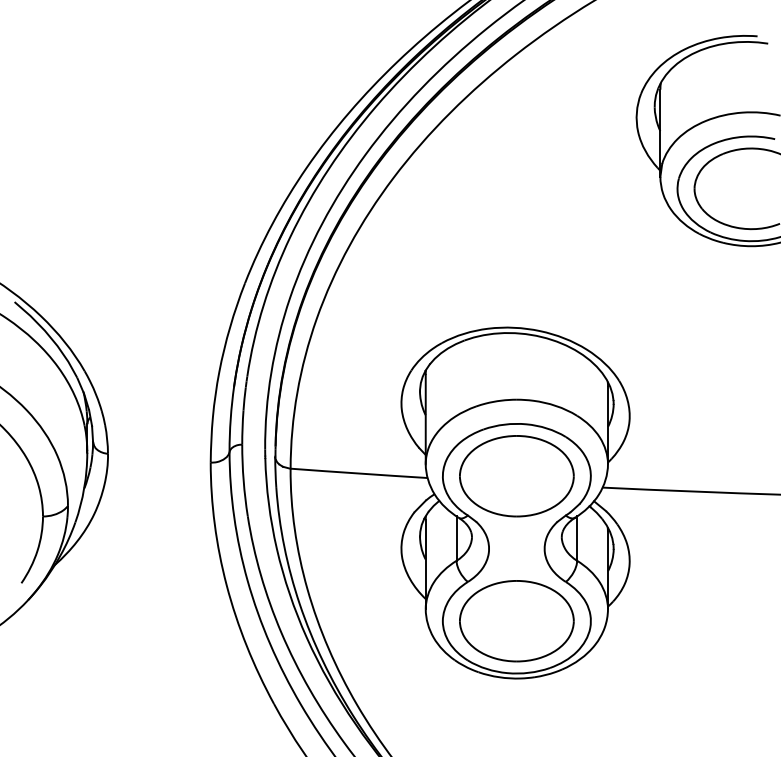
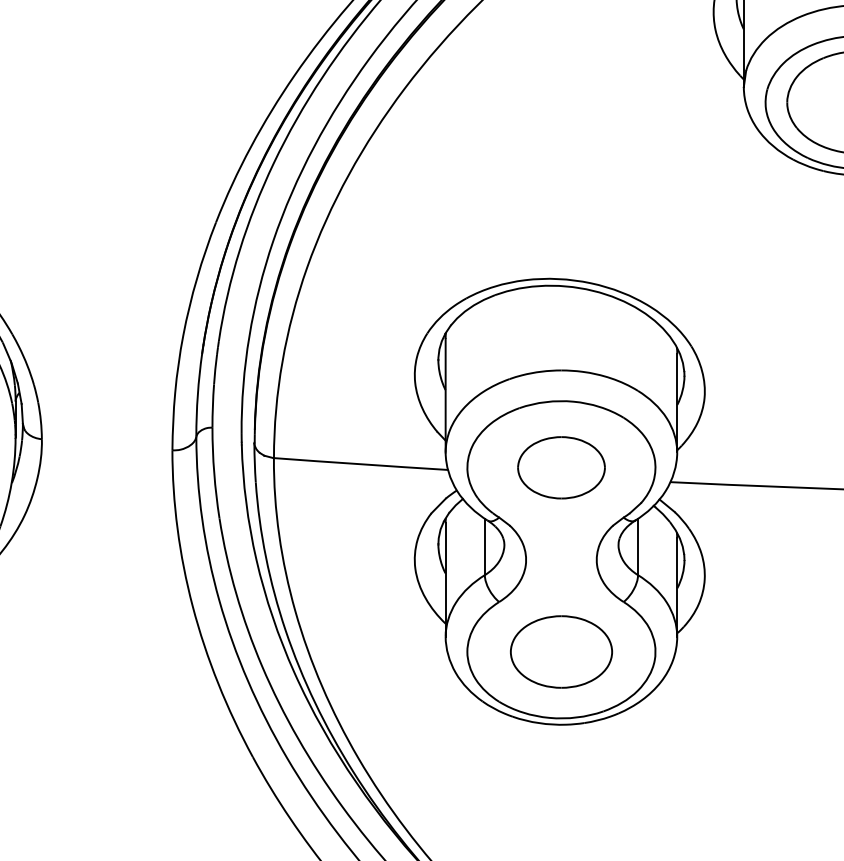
part: (516, 476) -> (560, 468), size x0.6
part: (516, 621) -> (560, 652), size x0.7

